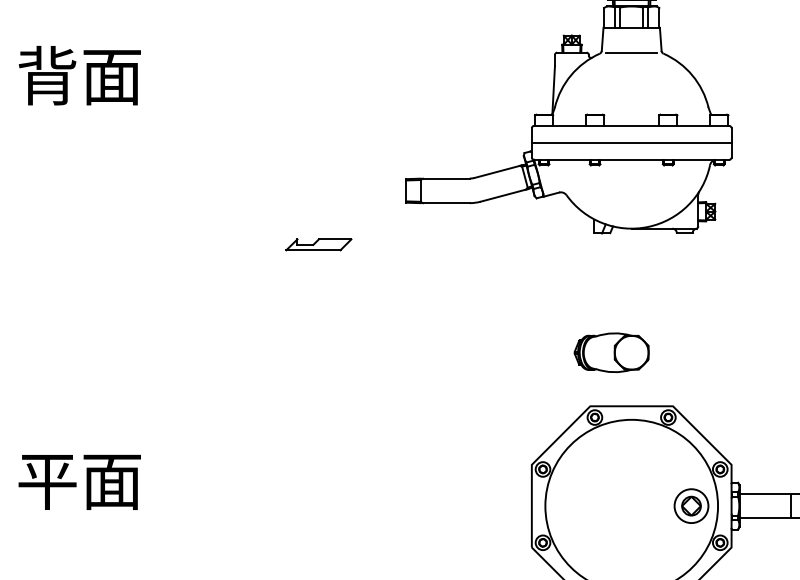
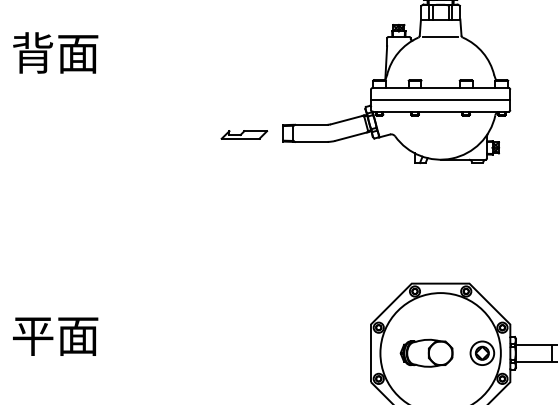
part: (319, 244) -> (244, 134), moved
part: (611, 351) -> (426, 352), moved

